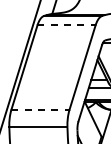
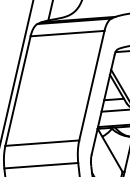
line: (67, 25) -> (68, 33), dashed -> solid
line: (40, 109) -> (42, 142), dashed -> solid

